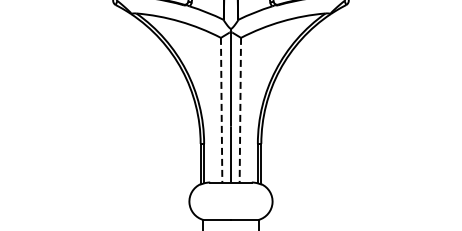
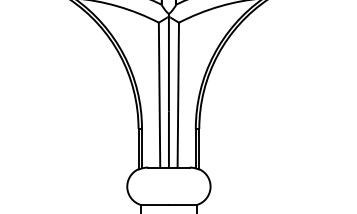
line: (221, 110) -> (159, 95), dashed -> solid
line: (240, 110) -> (178, 95), dashed -> solid

